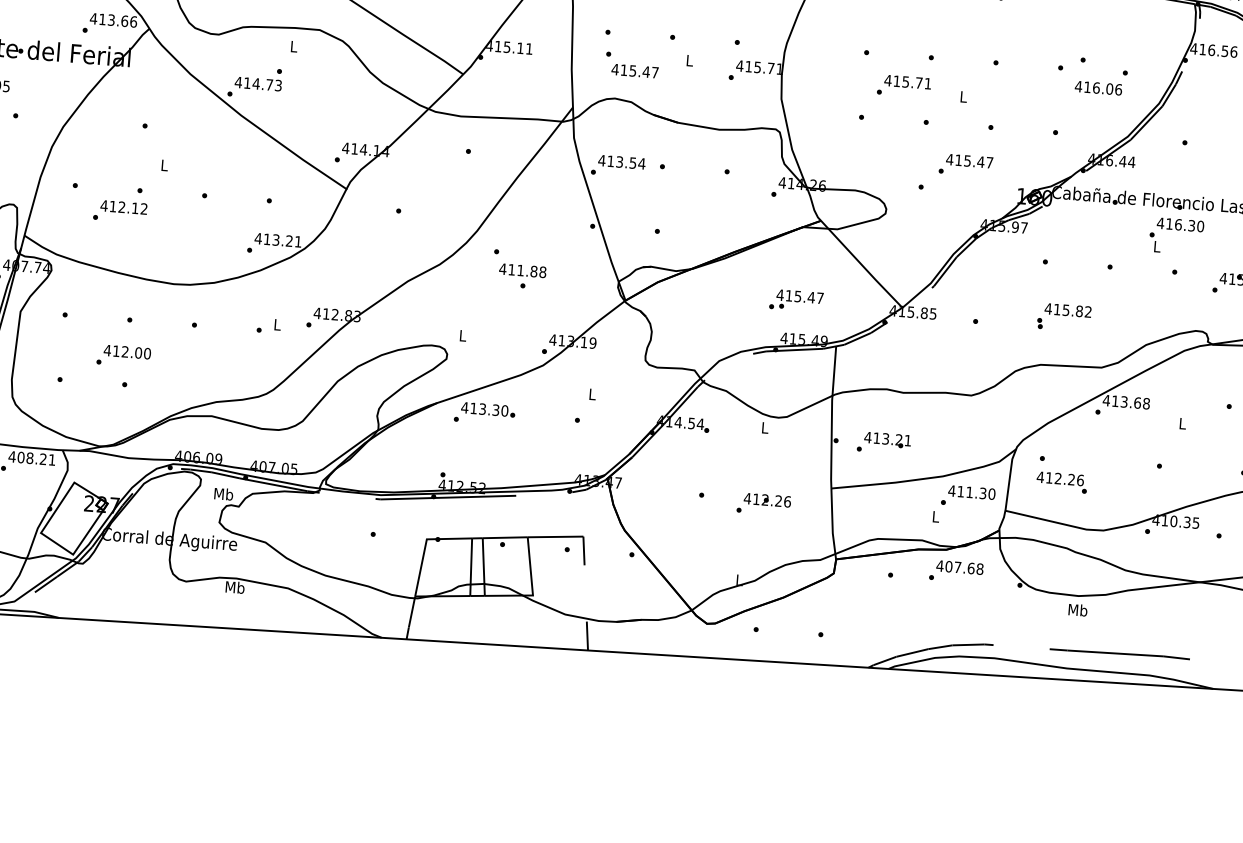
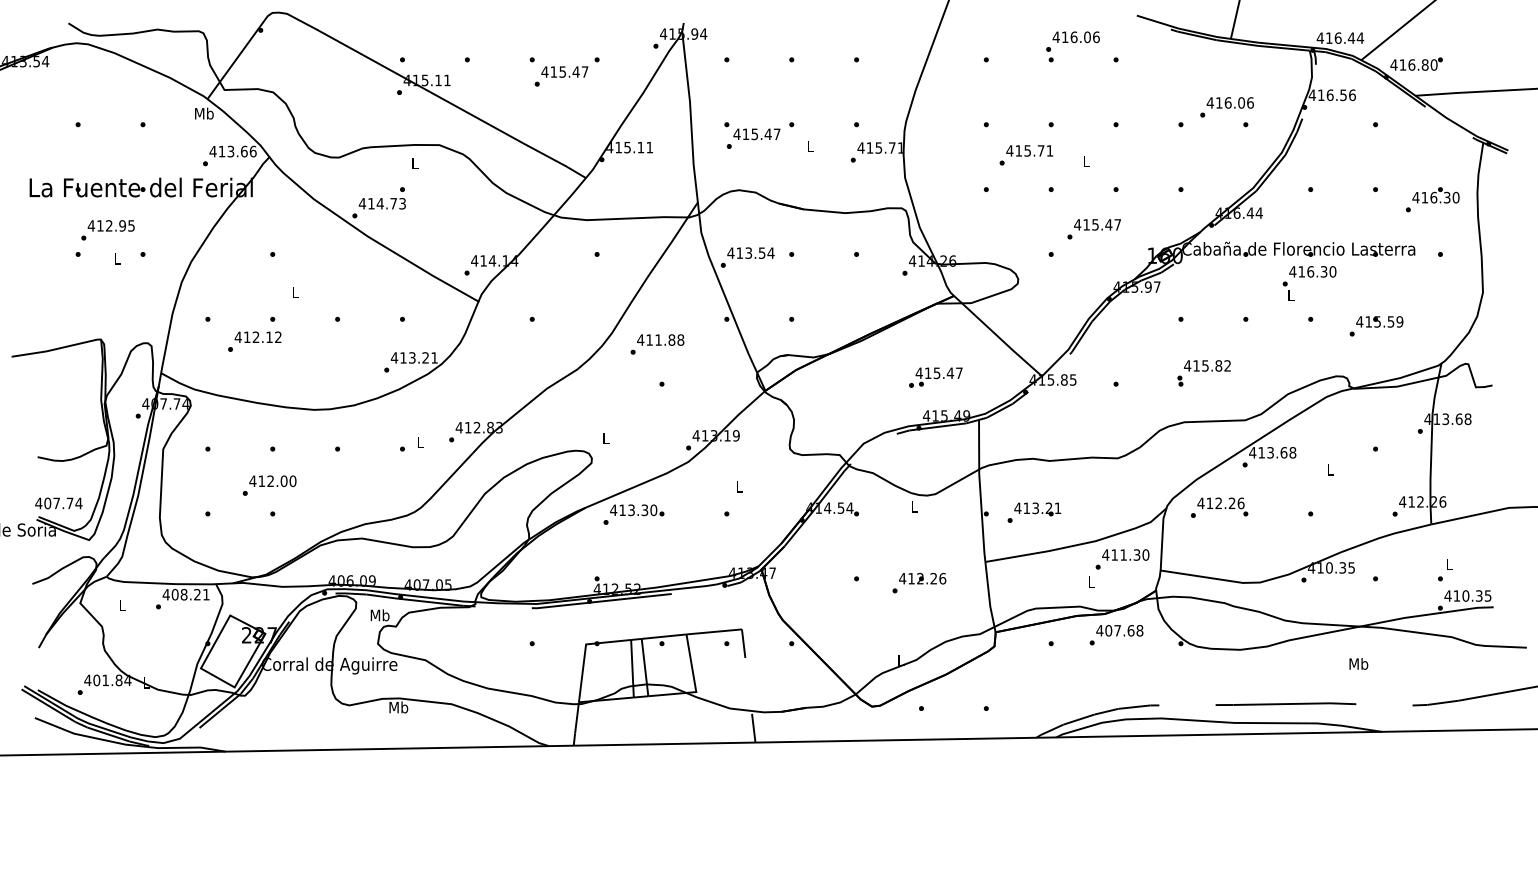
text: (634, 71) -> (756, 134), moved
text: (1097, 87) -> (1229, 102), moved
text: (522, 270) -> (660, 339), moved
text: (1061, 482) -> (1222, 506), moved
text: (1077, 609) -> (1358, 663), moved

